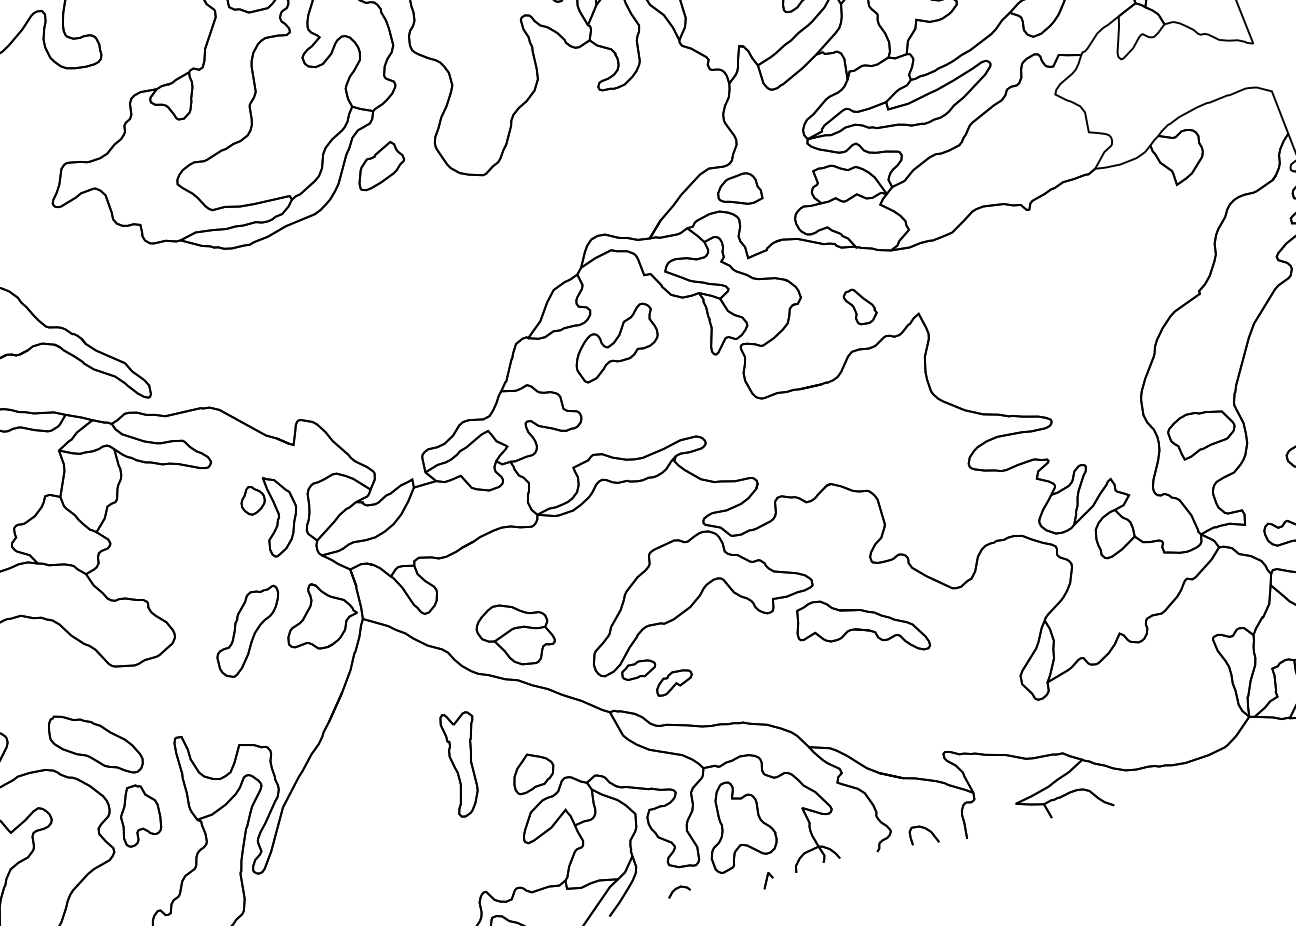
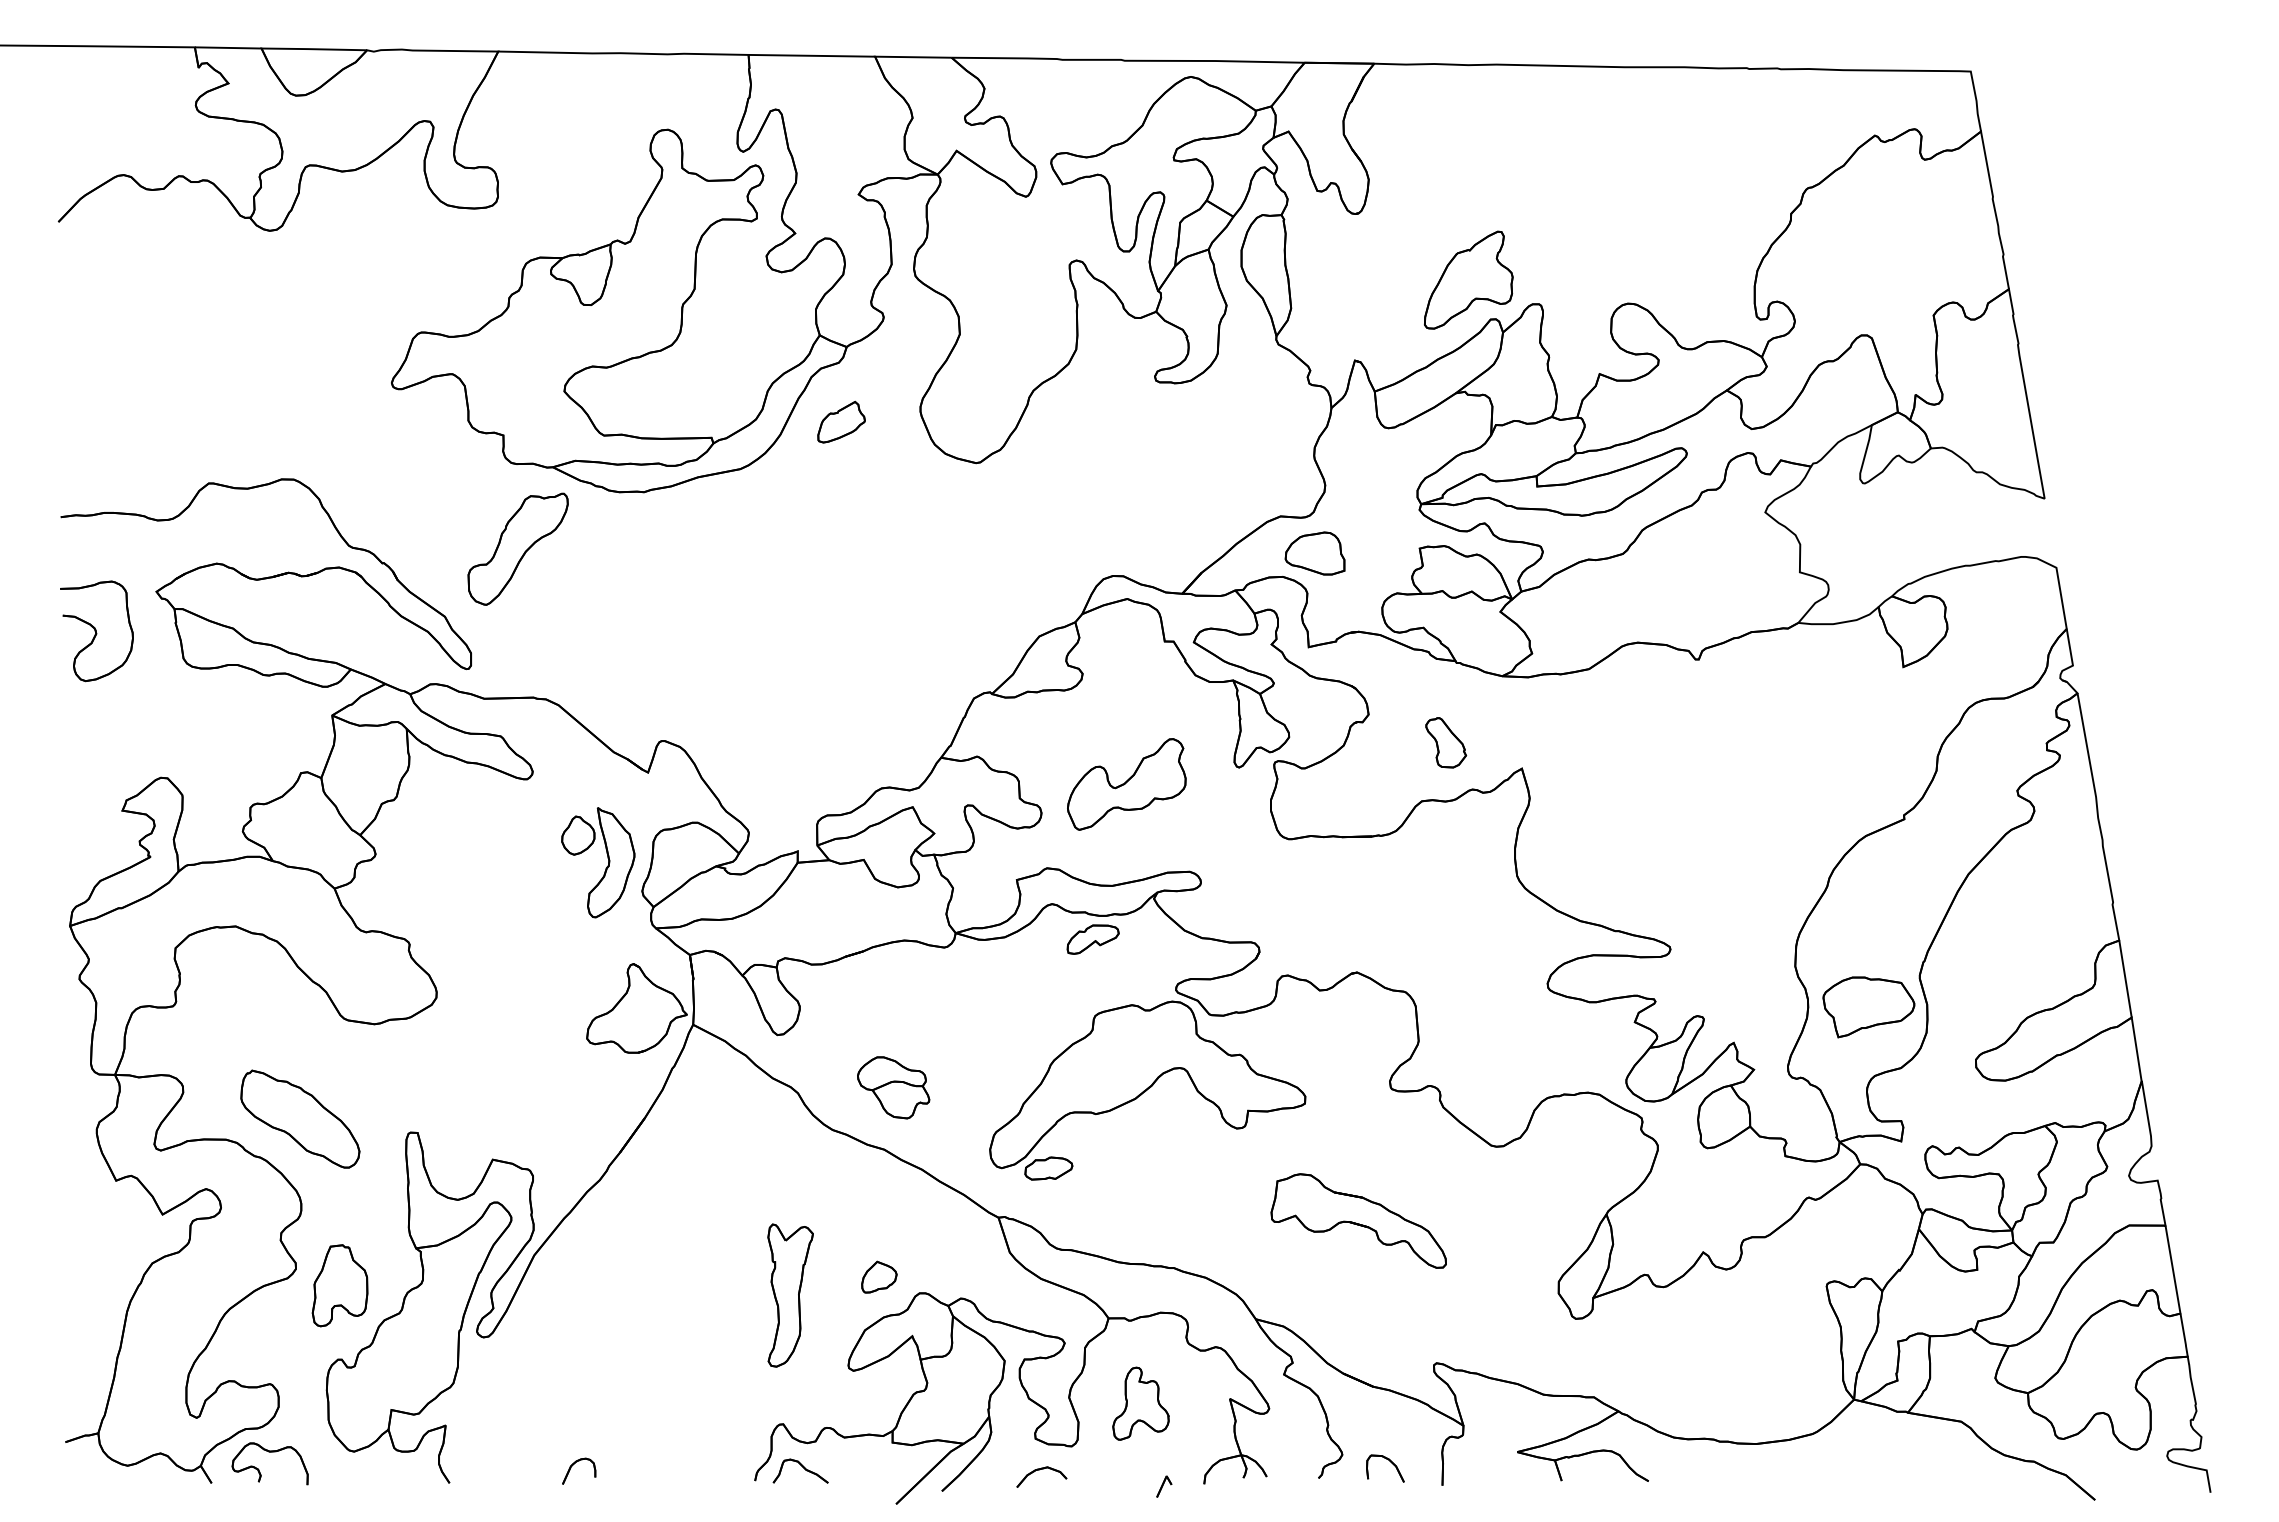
part: (380, 165) -> (841, 422), size x0.7
part: (615, 343) -> (1126, 784), moved
part: (860, 626) -> (1358, 1220), moved
part: (248, 631) -> (517, 548), moved
part: (515, 634) -> (893, 1087), size x0.7
part: (673, 682) -> (1092, 939), moved
part: (465, 763) -> (790, 1295), moved
part: (533, 771) -> (879, 1276), size x0.6
part: (139, 814) -> (339, 1285), moved
part: (738, 824) -> (1140, 1403), size x0.6
part: (679, 891) -> (1042, 1476), size x1.6

